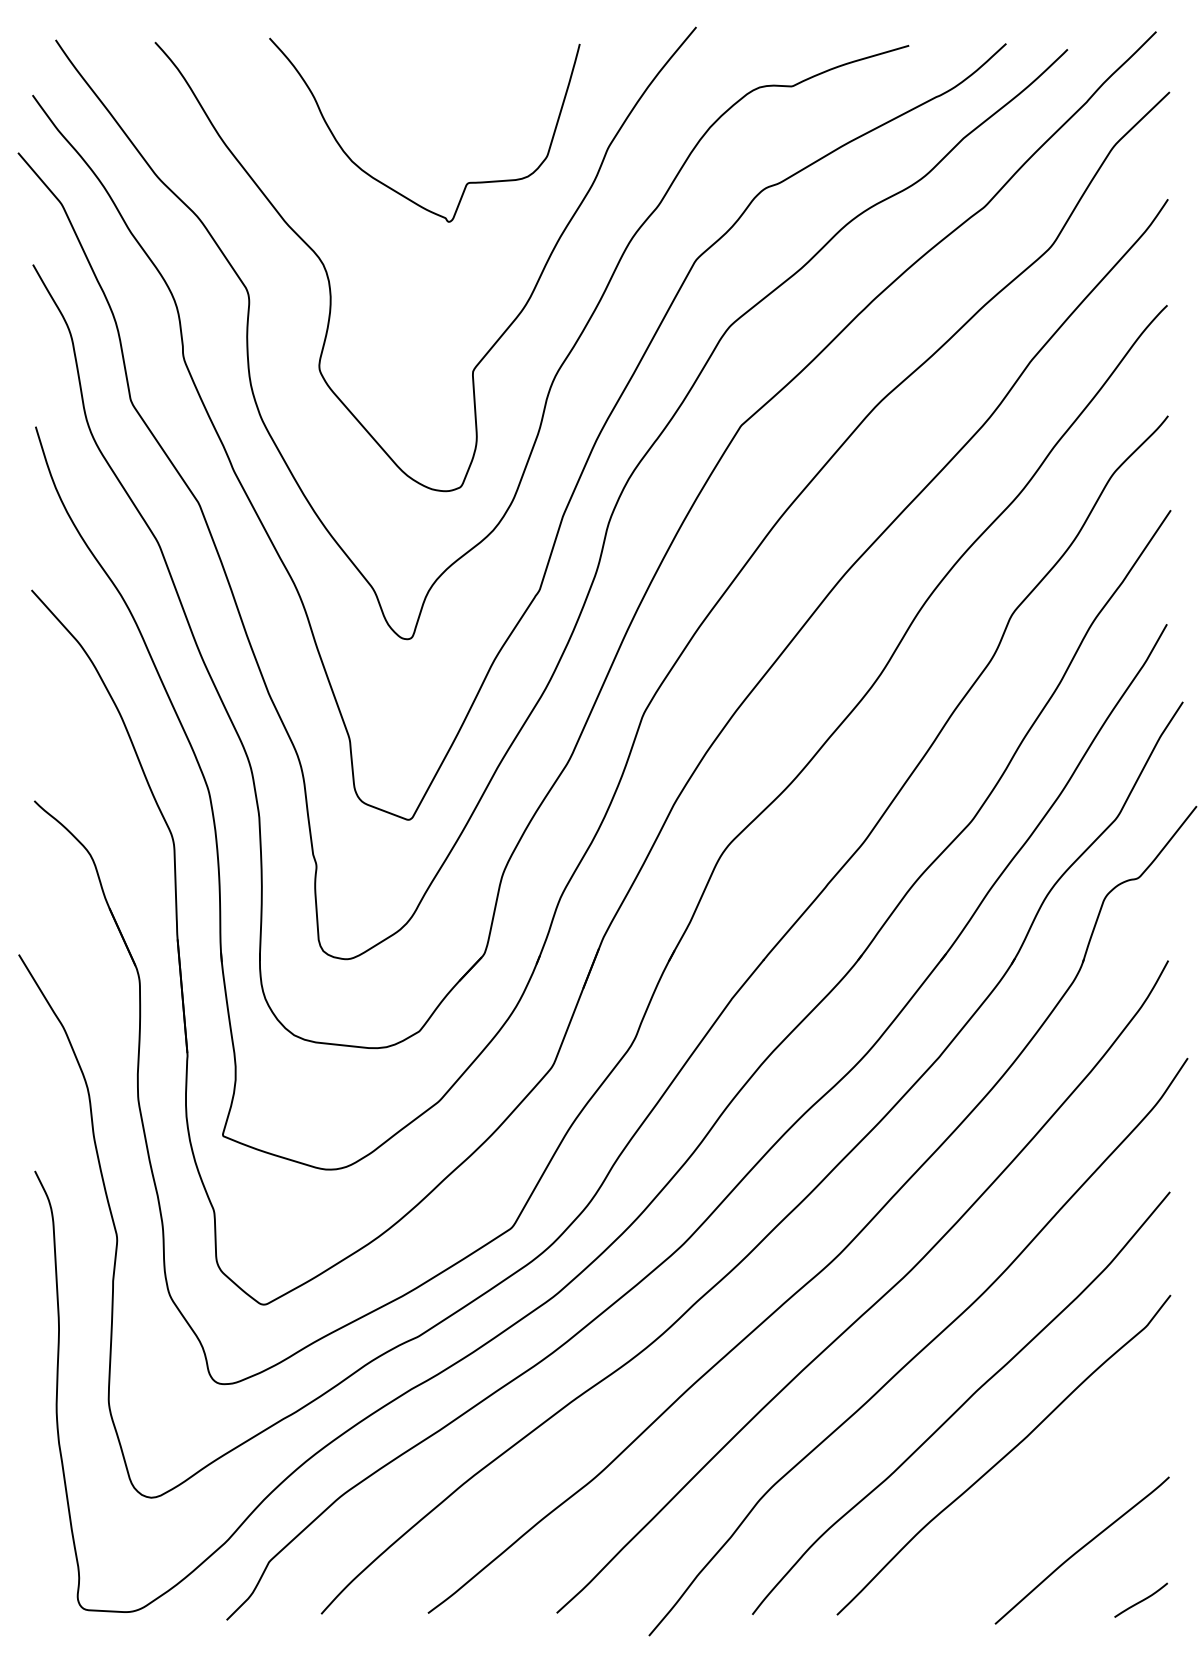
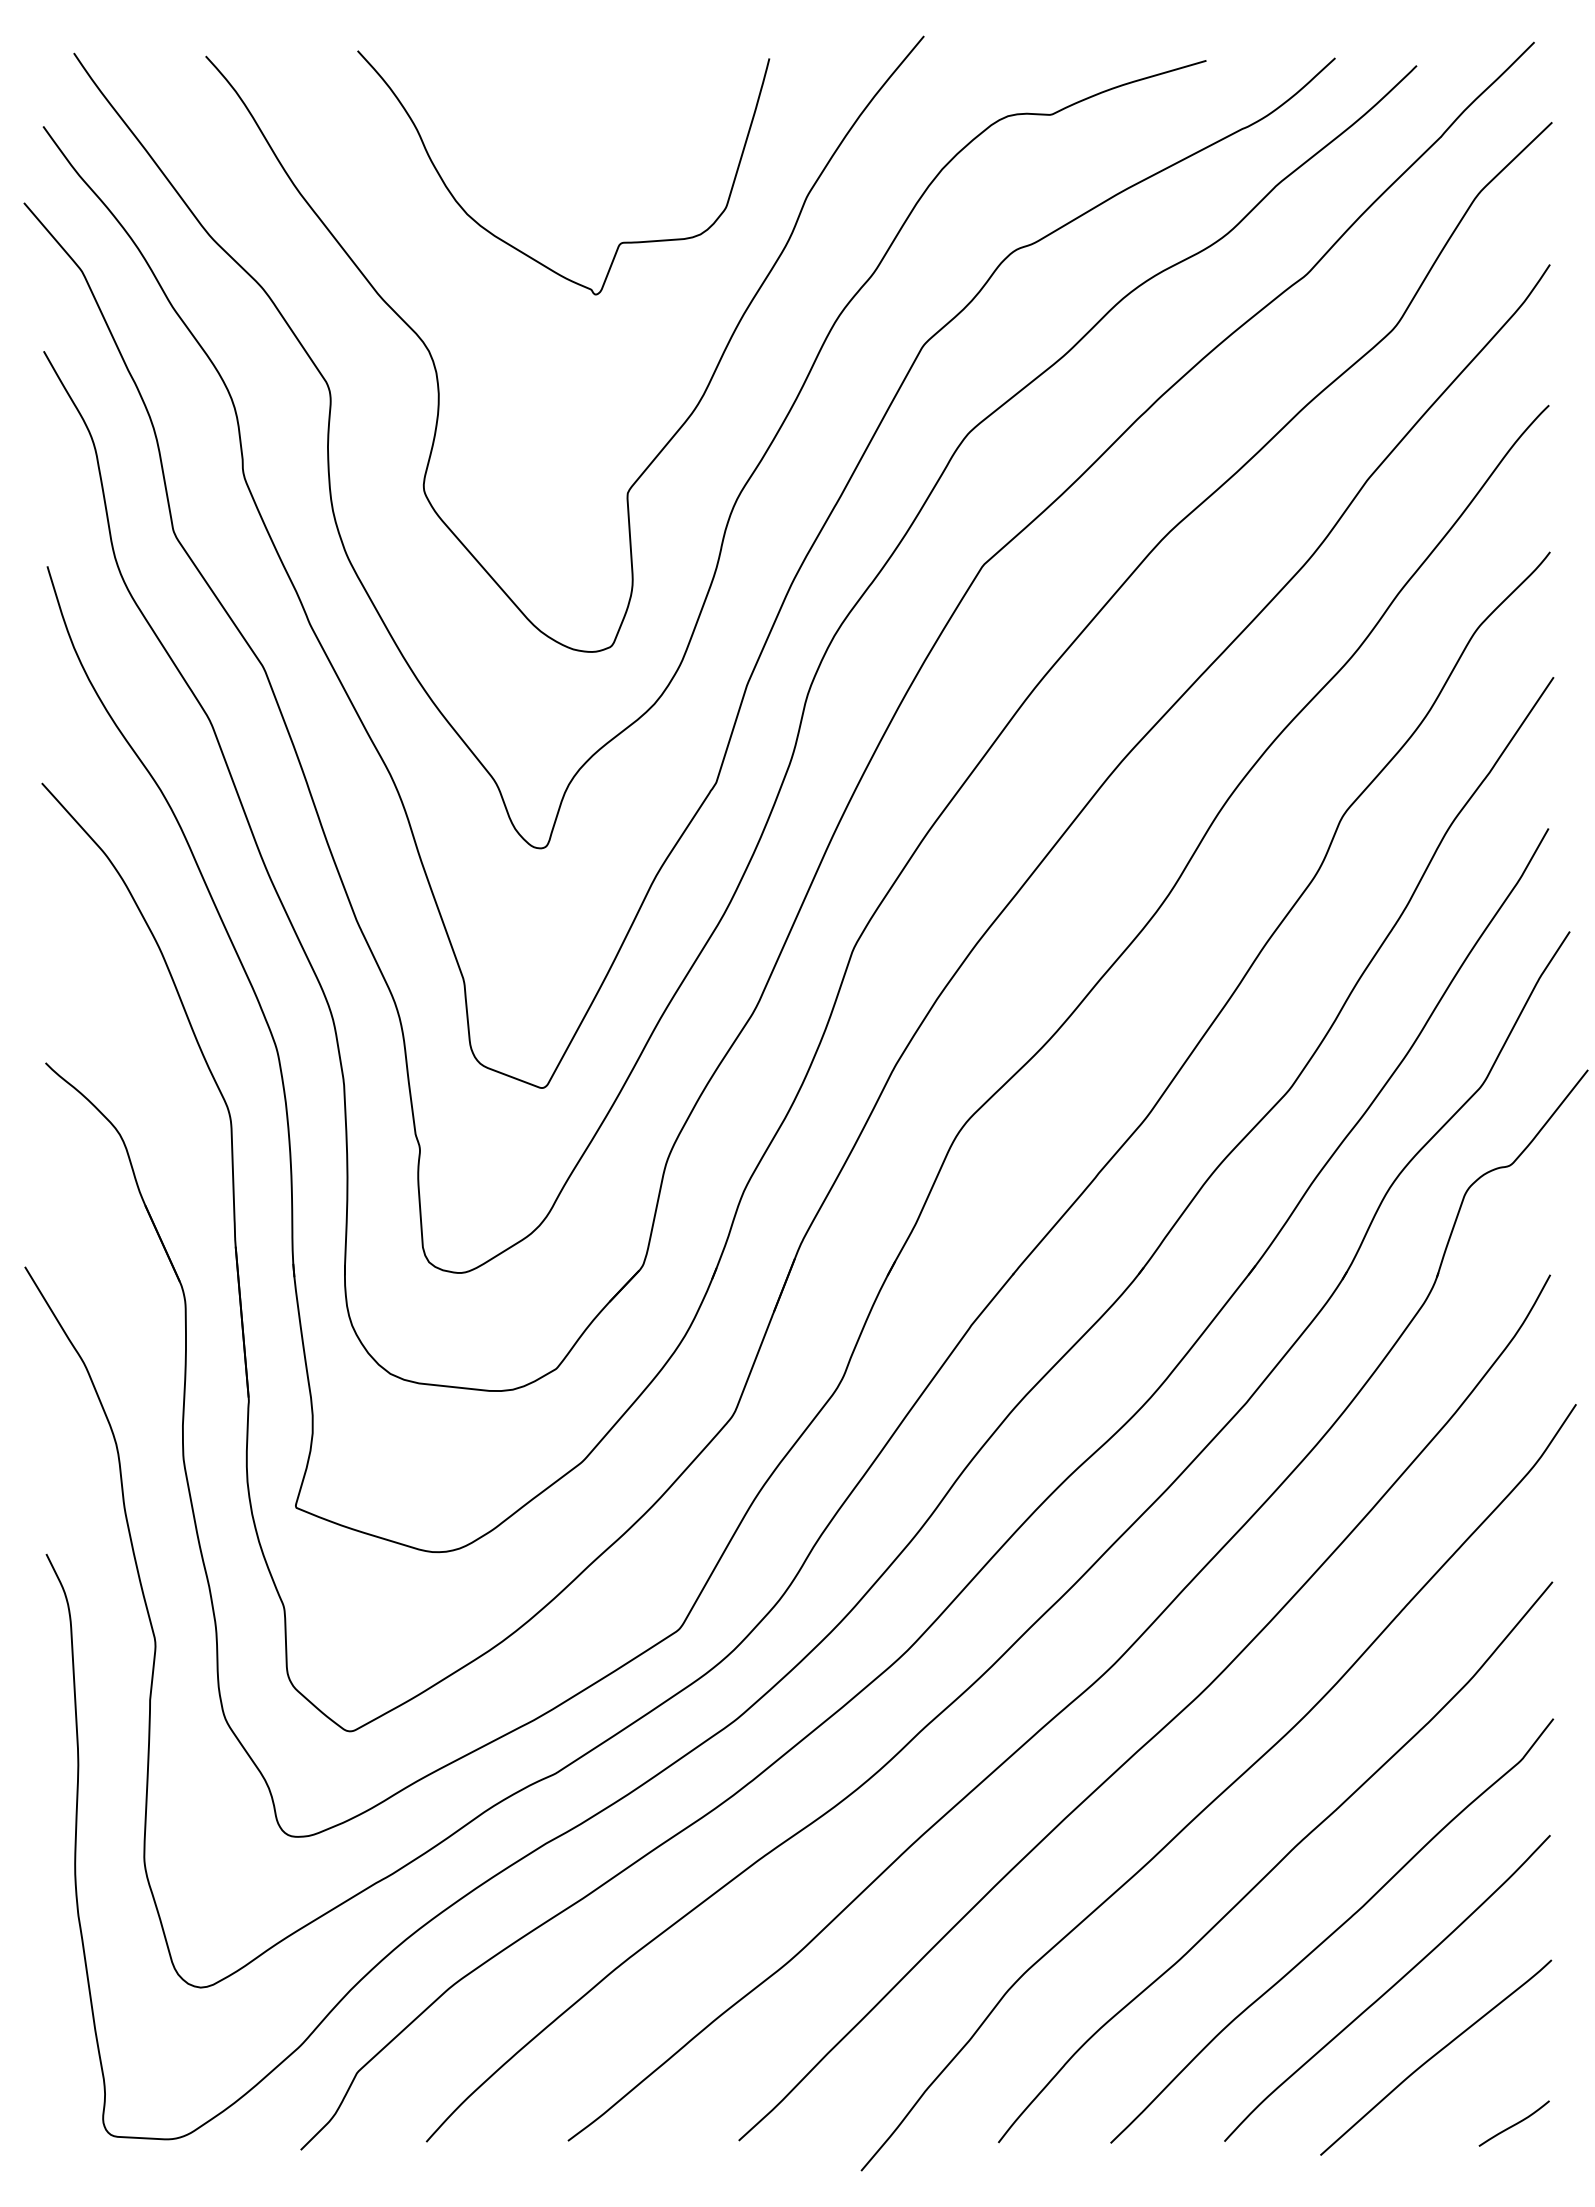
curve: (1047, 1498) -> (1389, 1988), added

